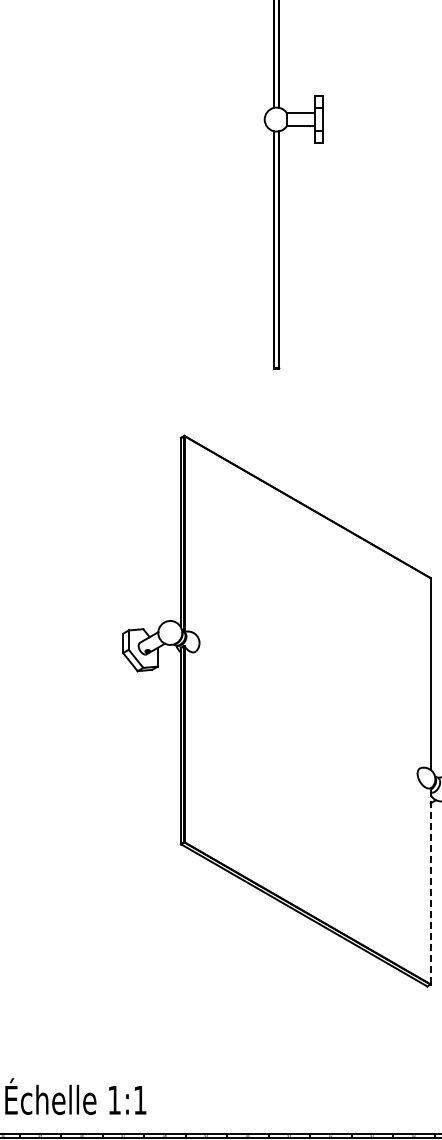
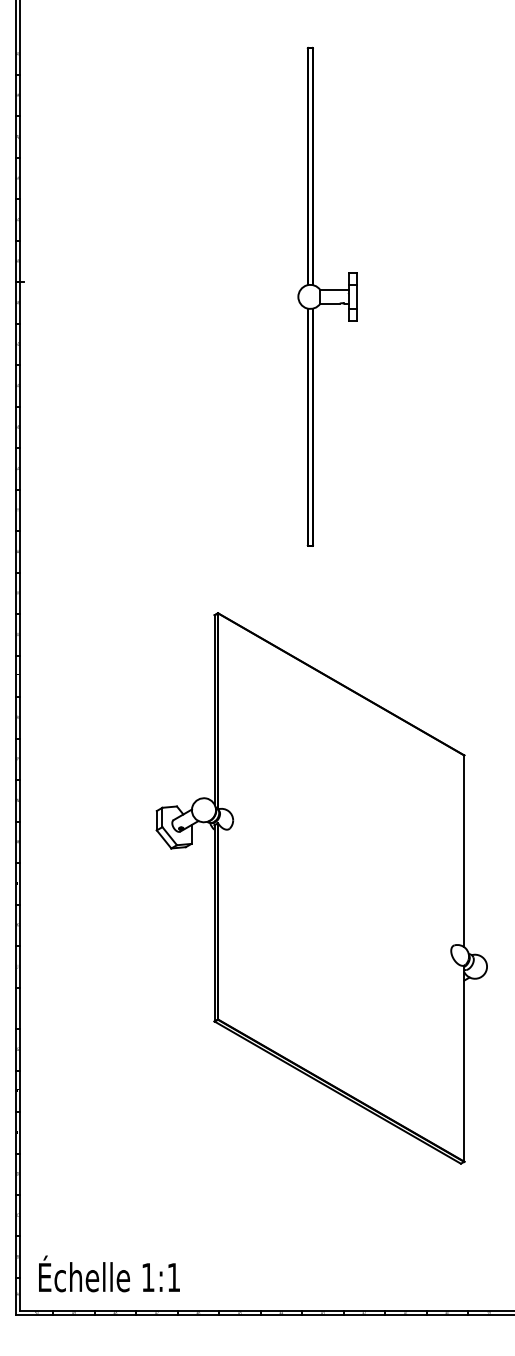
line: (430, 886) -> (464, 1063), dashed -> solid

